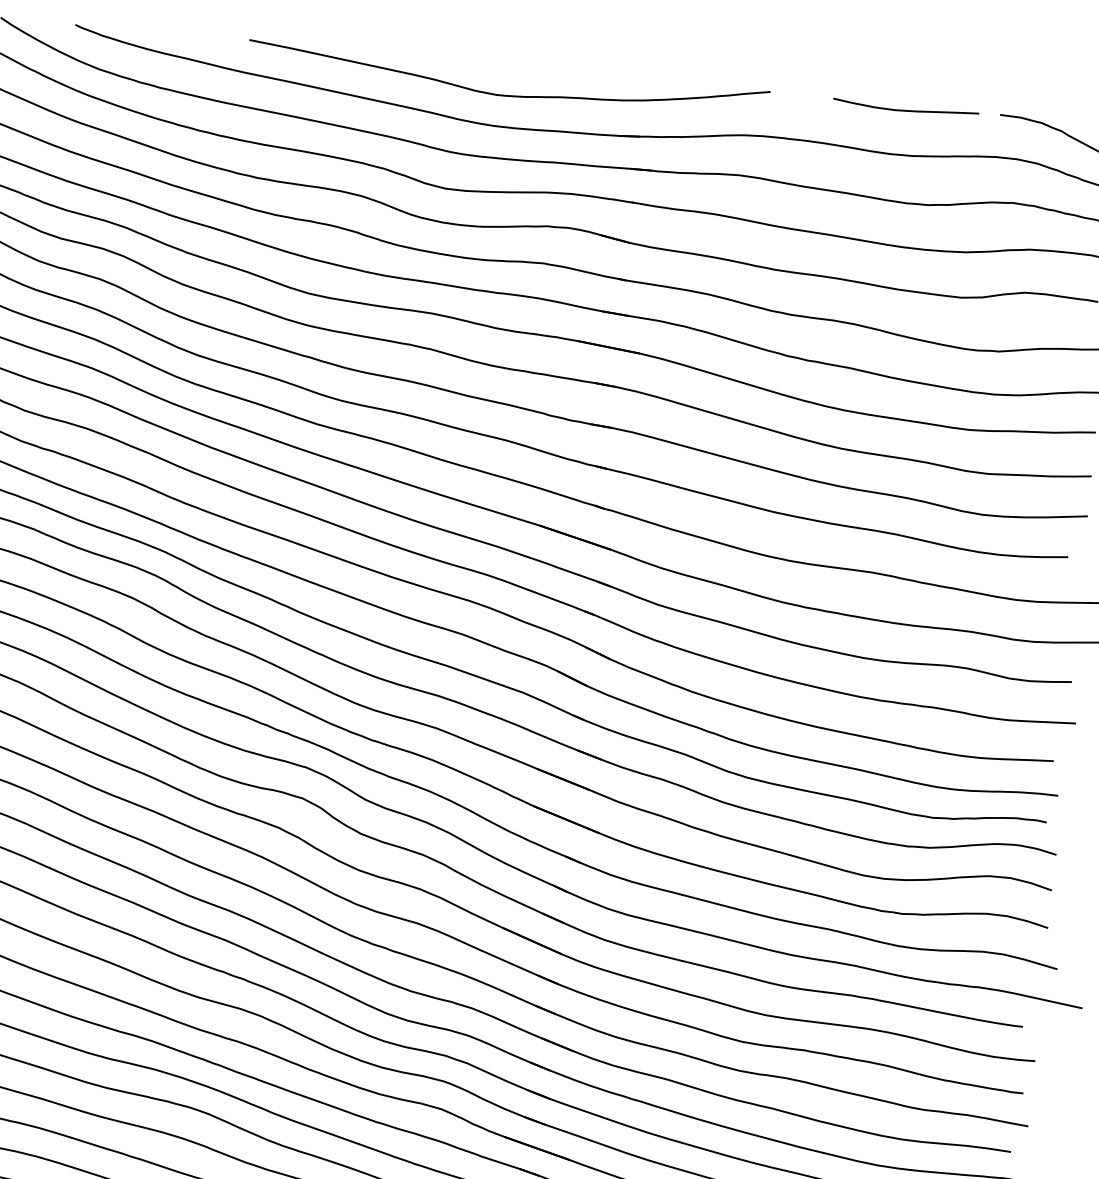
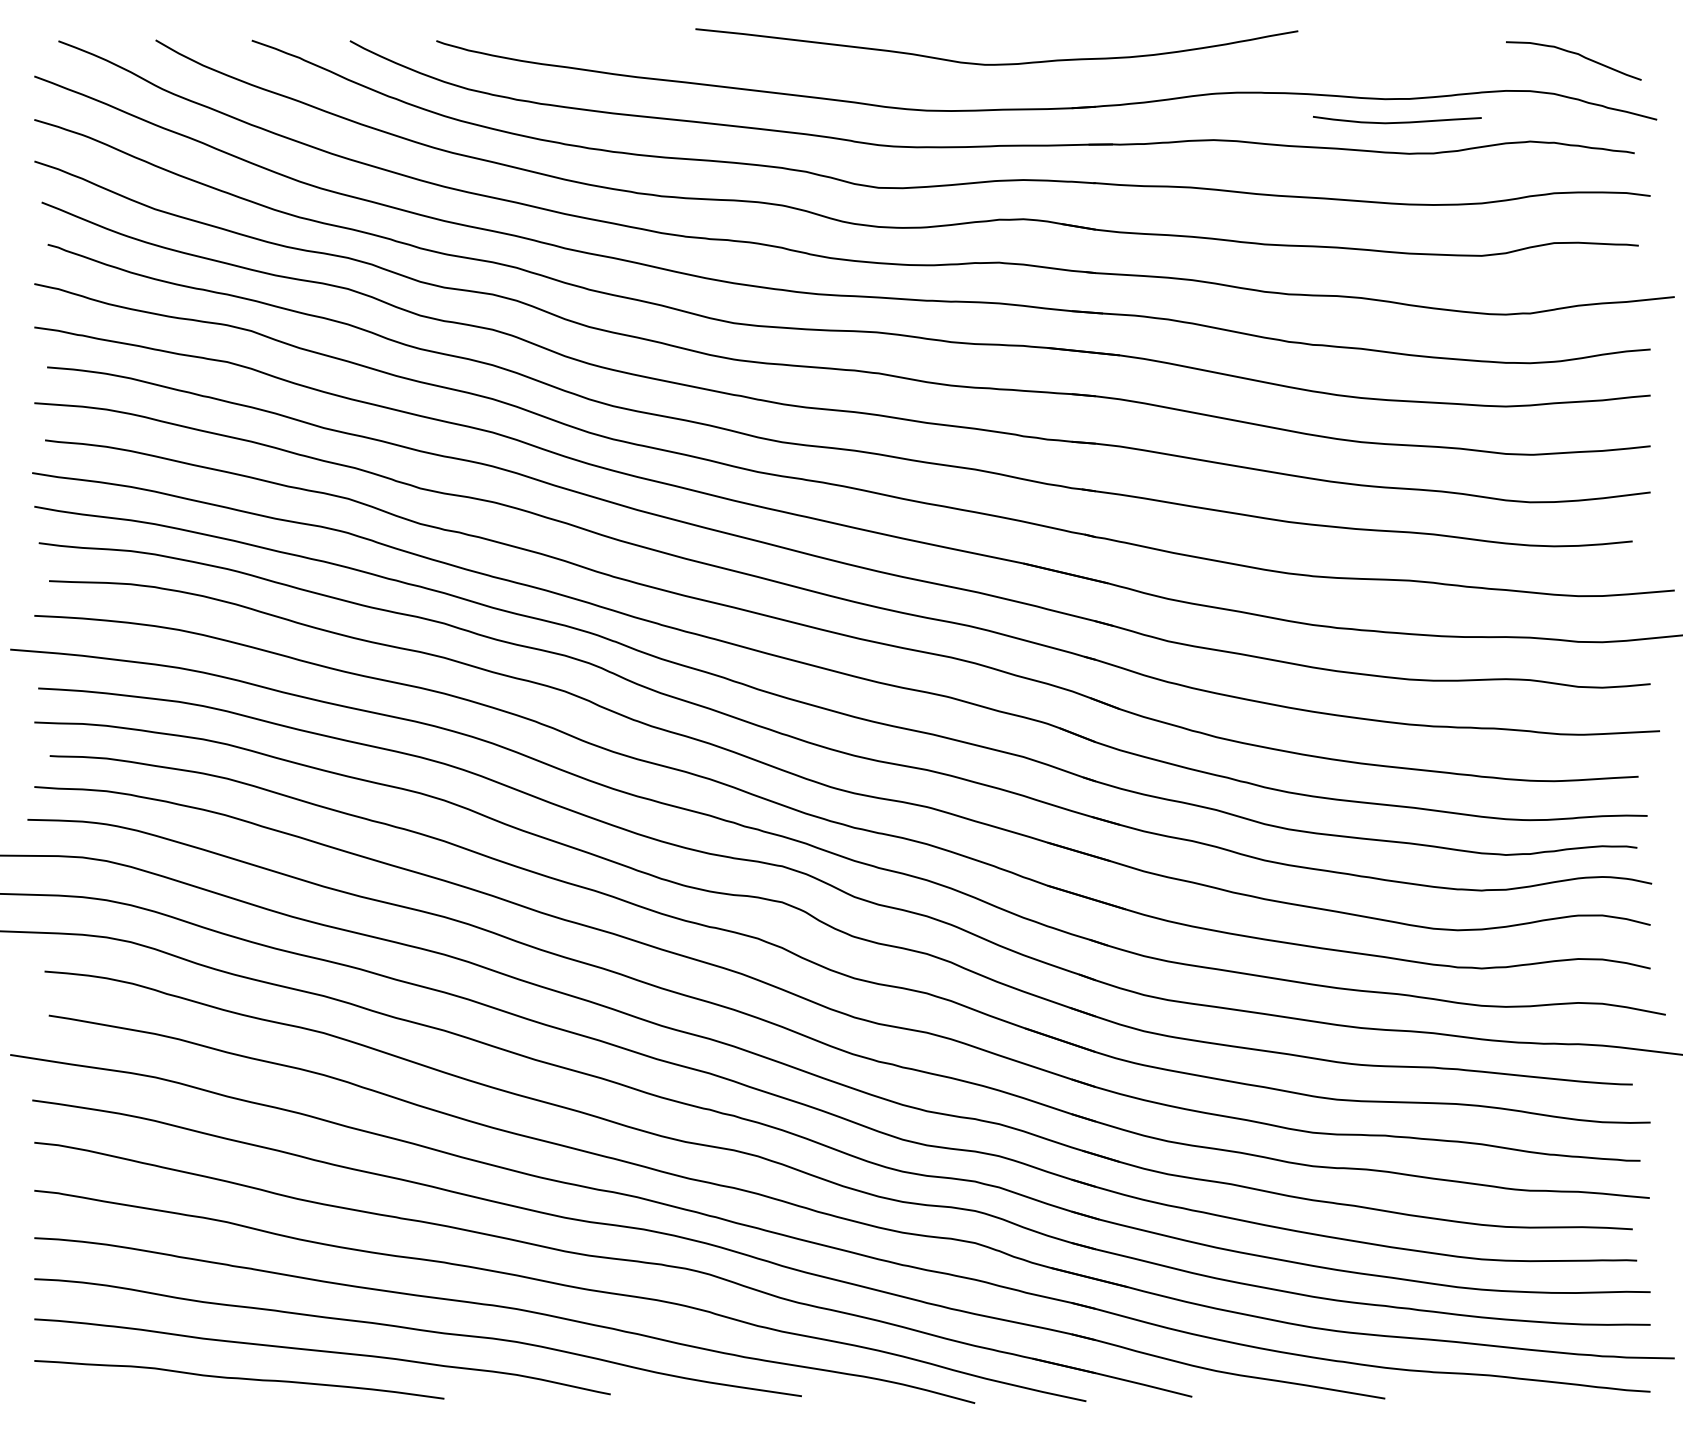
curve: (506, 94) -> (996, 63), moved
curve: (906, 109) -> (1398, 121), moved

